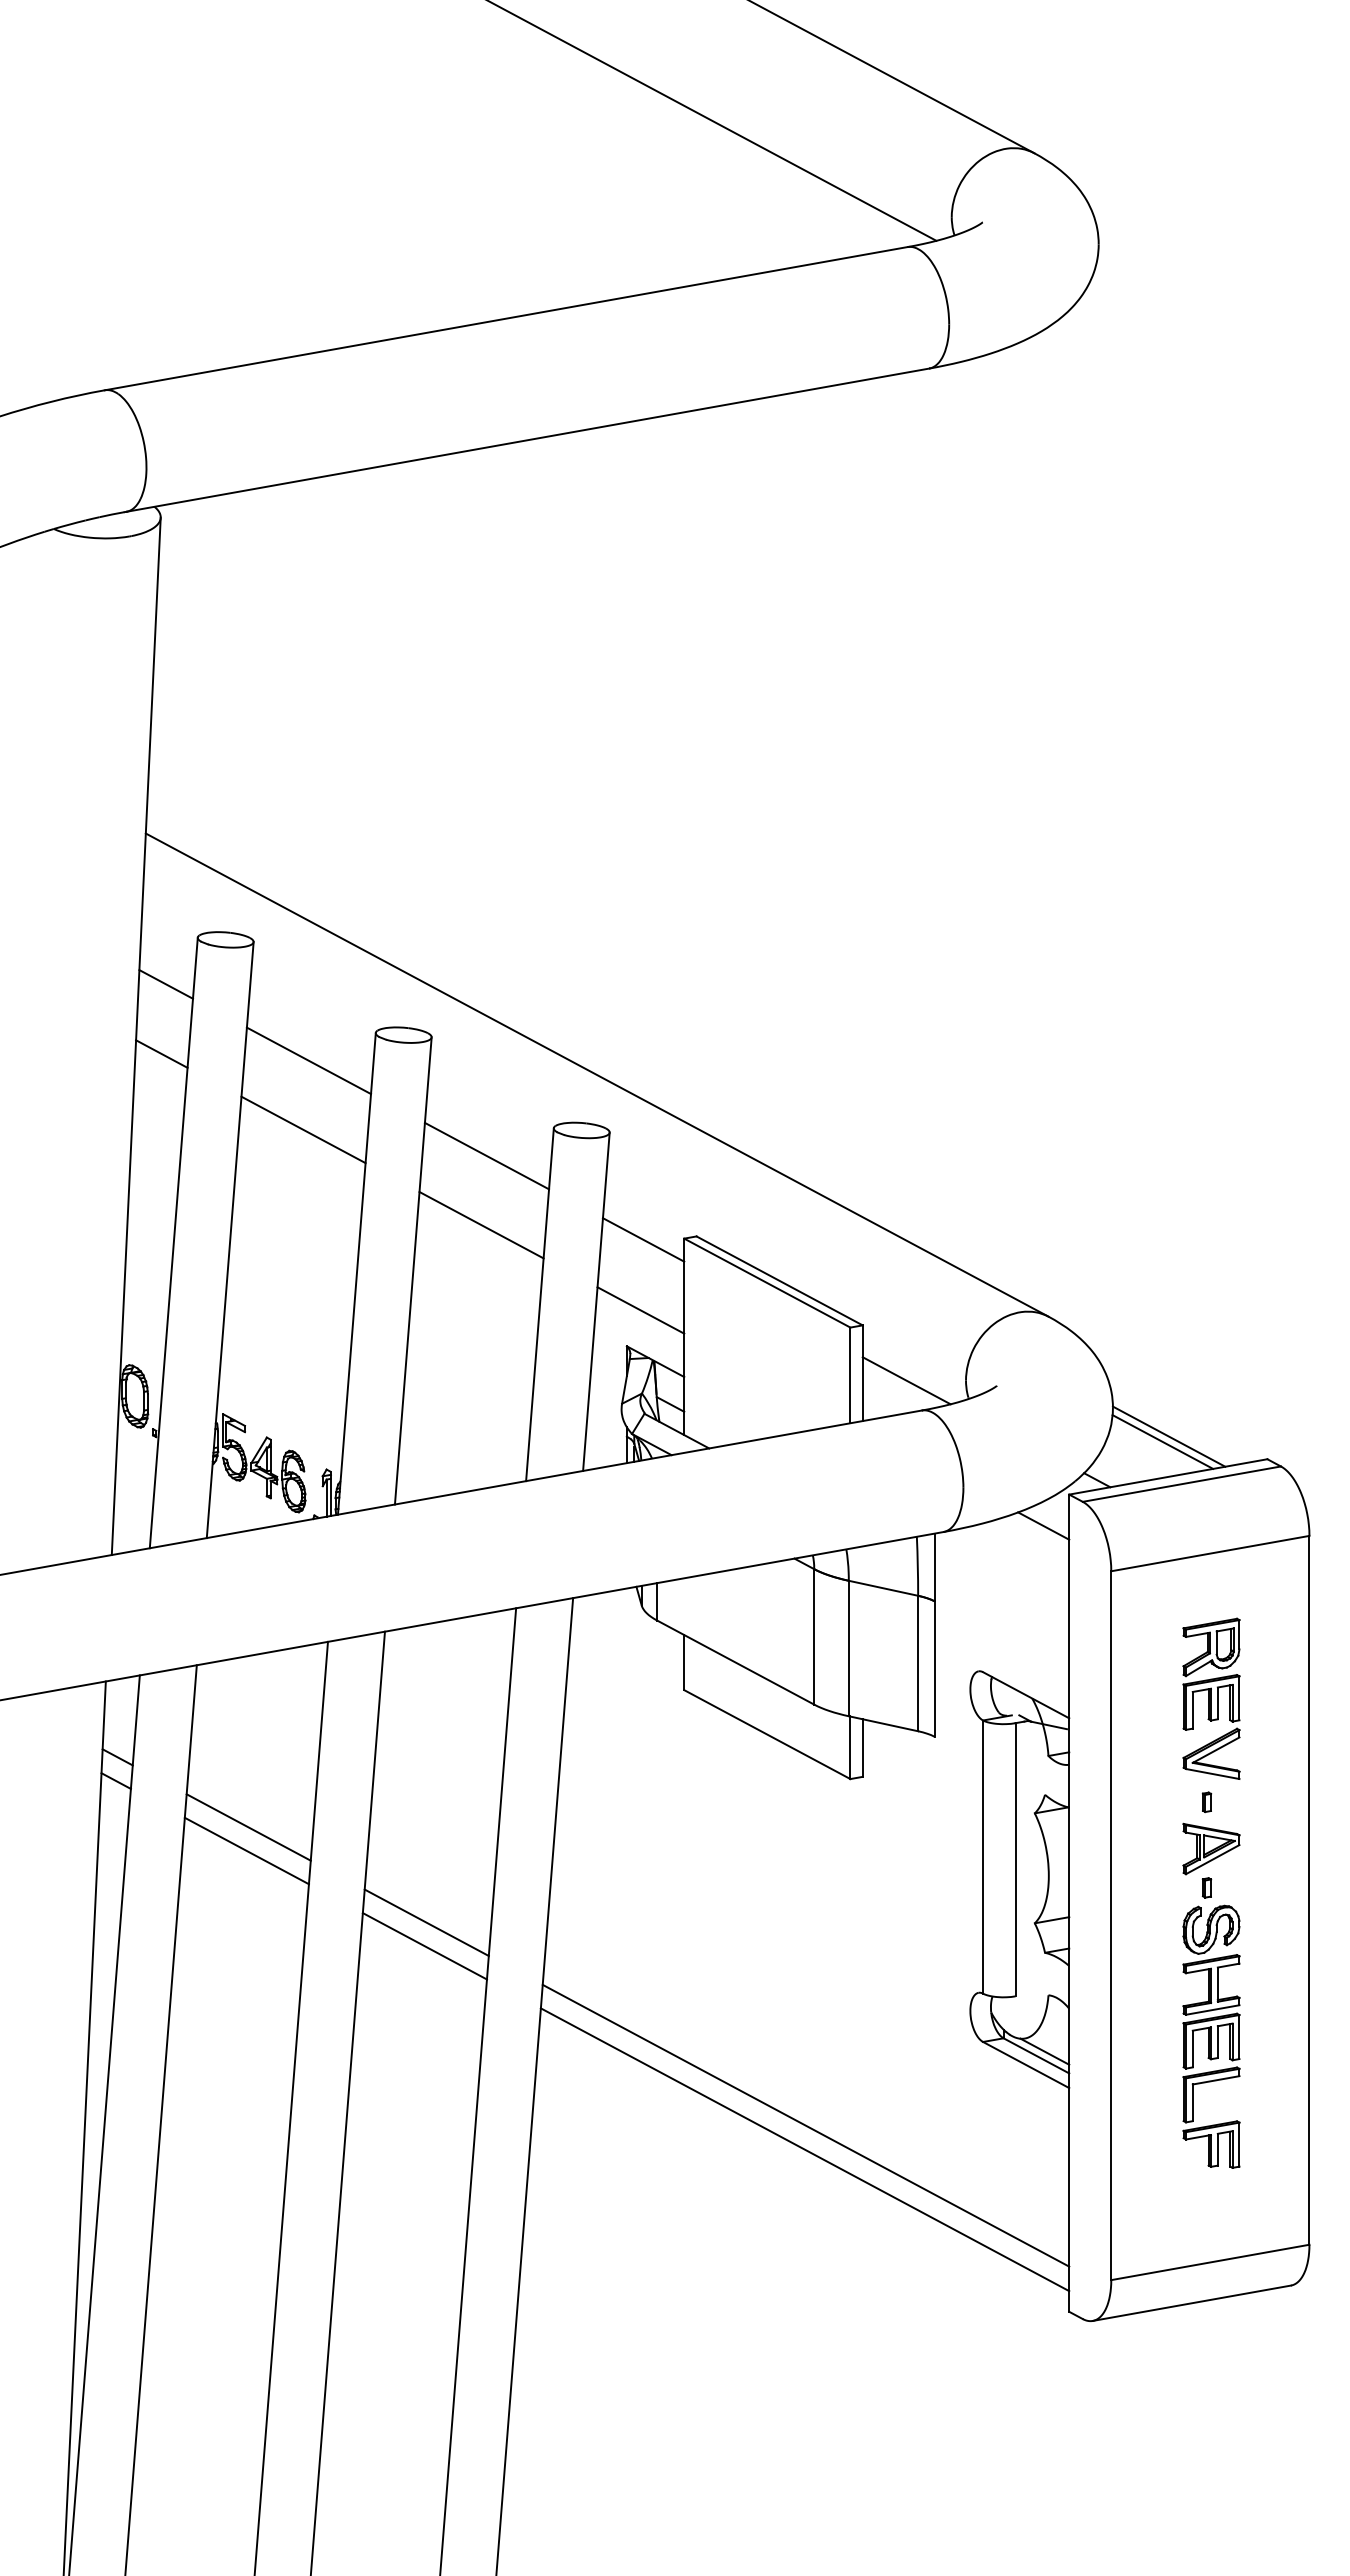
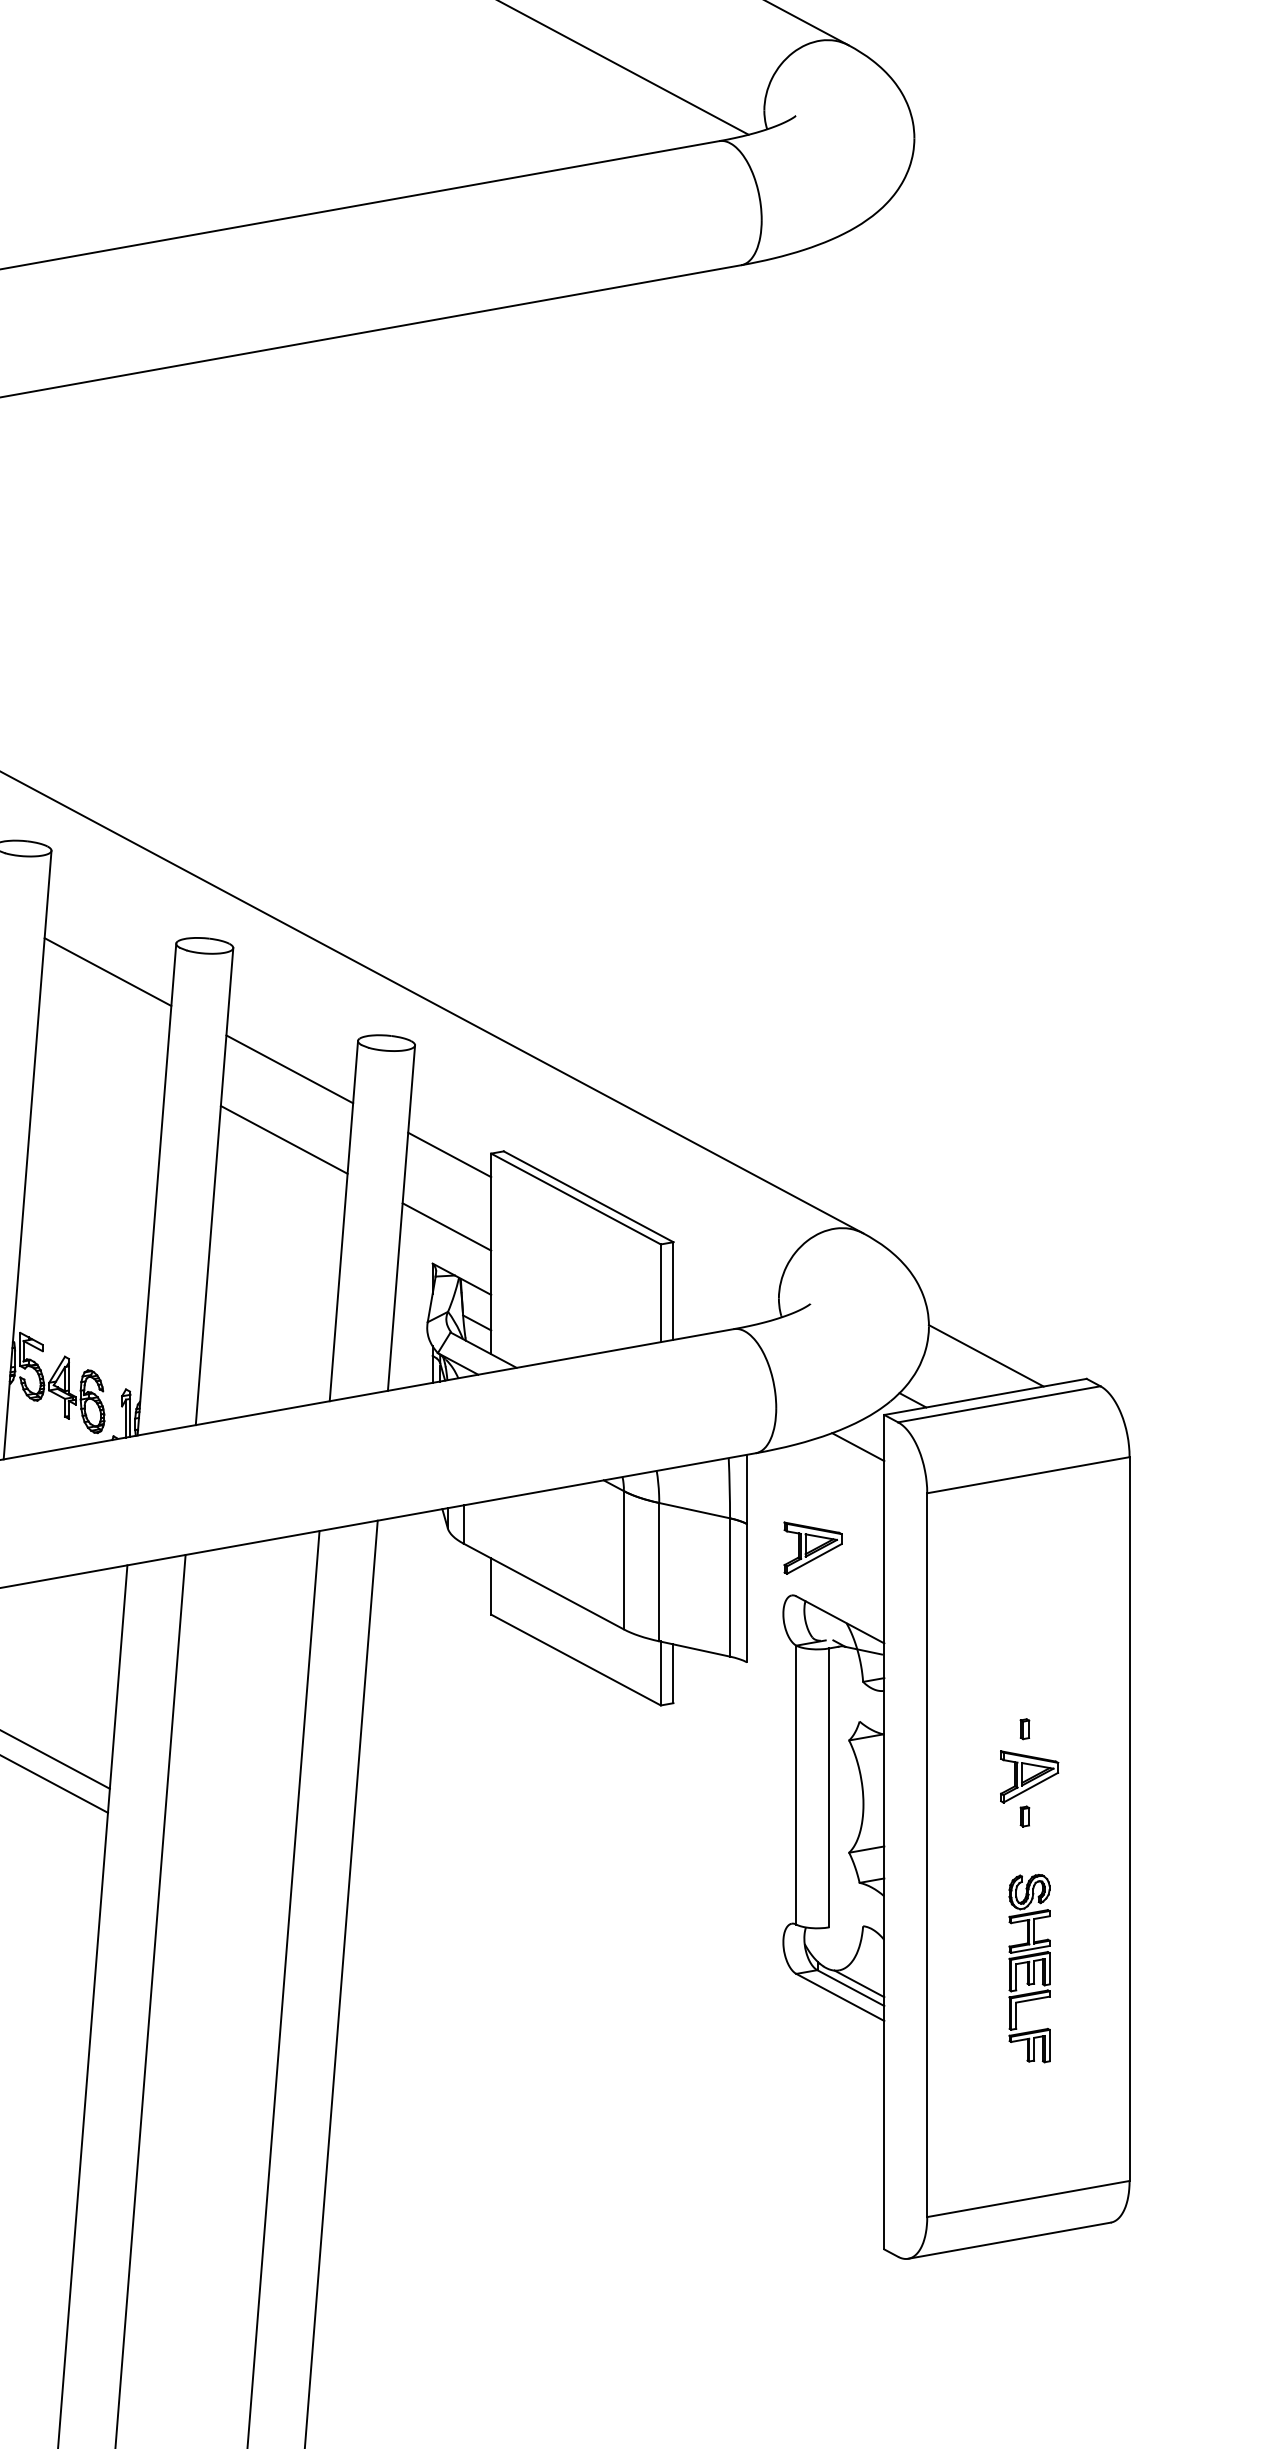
line: (303, 1129) -> (102, 1042), removed
line: (906, 1380) -> (718, 1298), removed
line: (1162, 1441) -> (979, 1360), removed
part: (999, 1624) -> (813, 1547), added
part: (1211, 1698) -> (1029, 1623), removed
line: (426, 1922) -> (228, 1851), removed
line: (424, 1946) -> (225, 1876), removed
part: (1211, 2036) -> (1029, 1968), size x0.7
line: (805, 2125) -> (615, 2059), removed
line: (804, 2149) -> (613, 2083), removed

